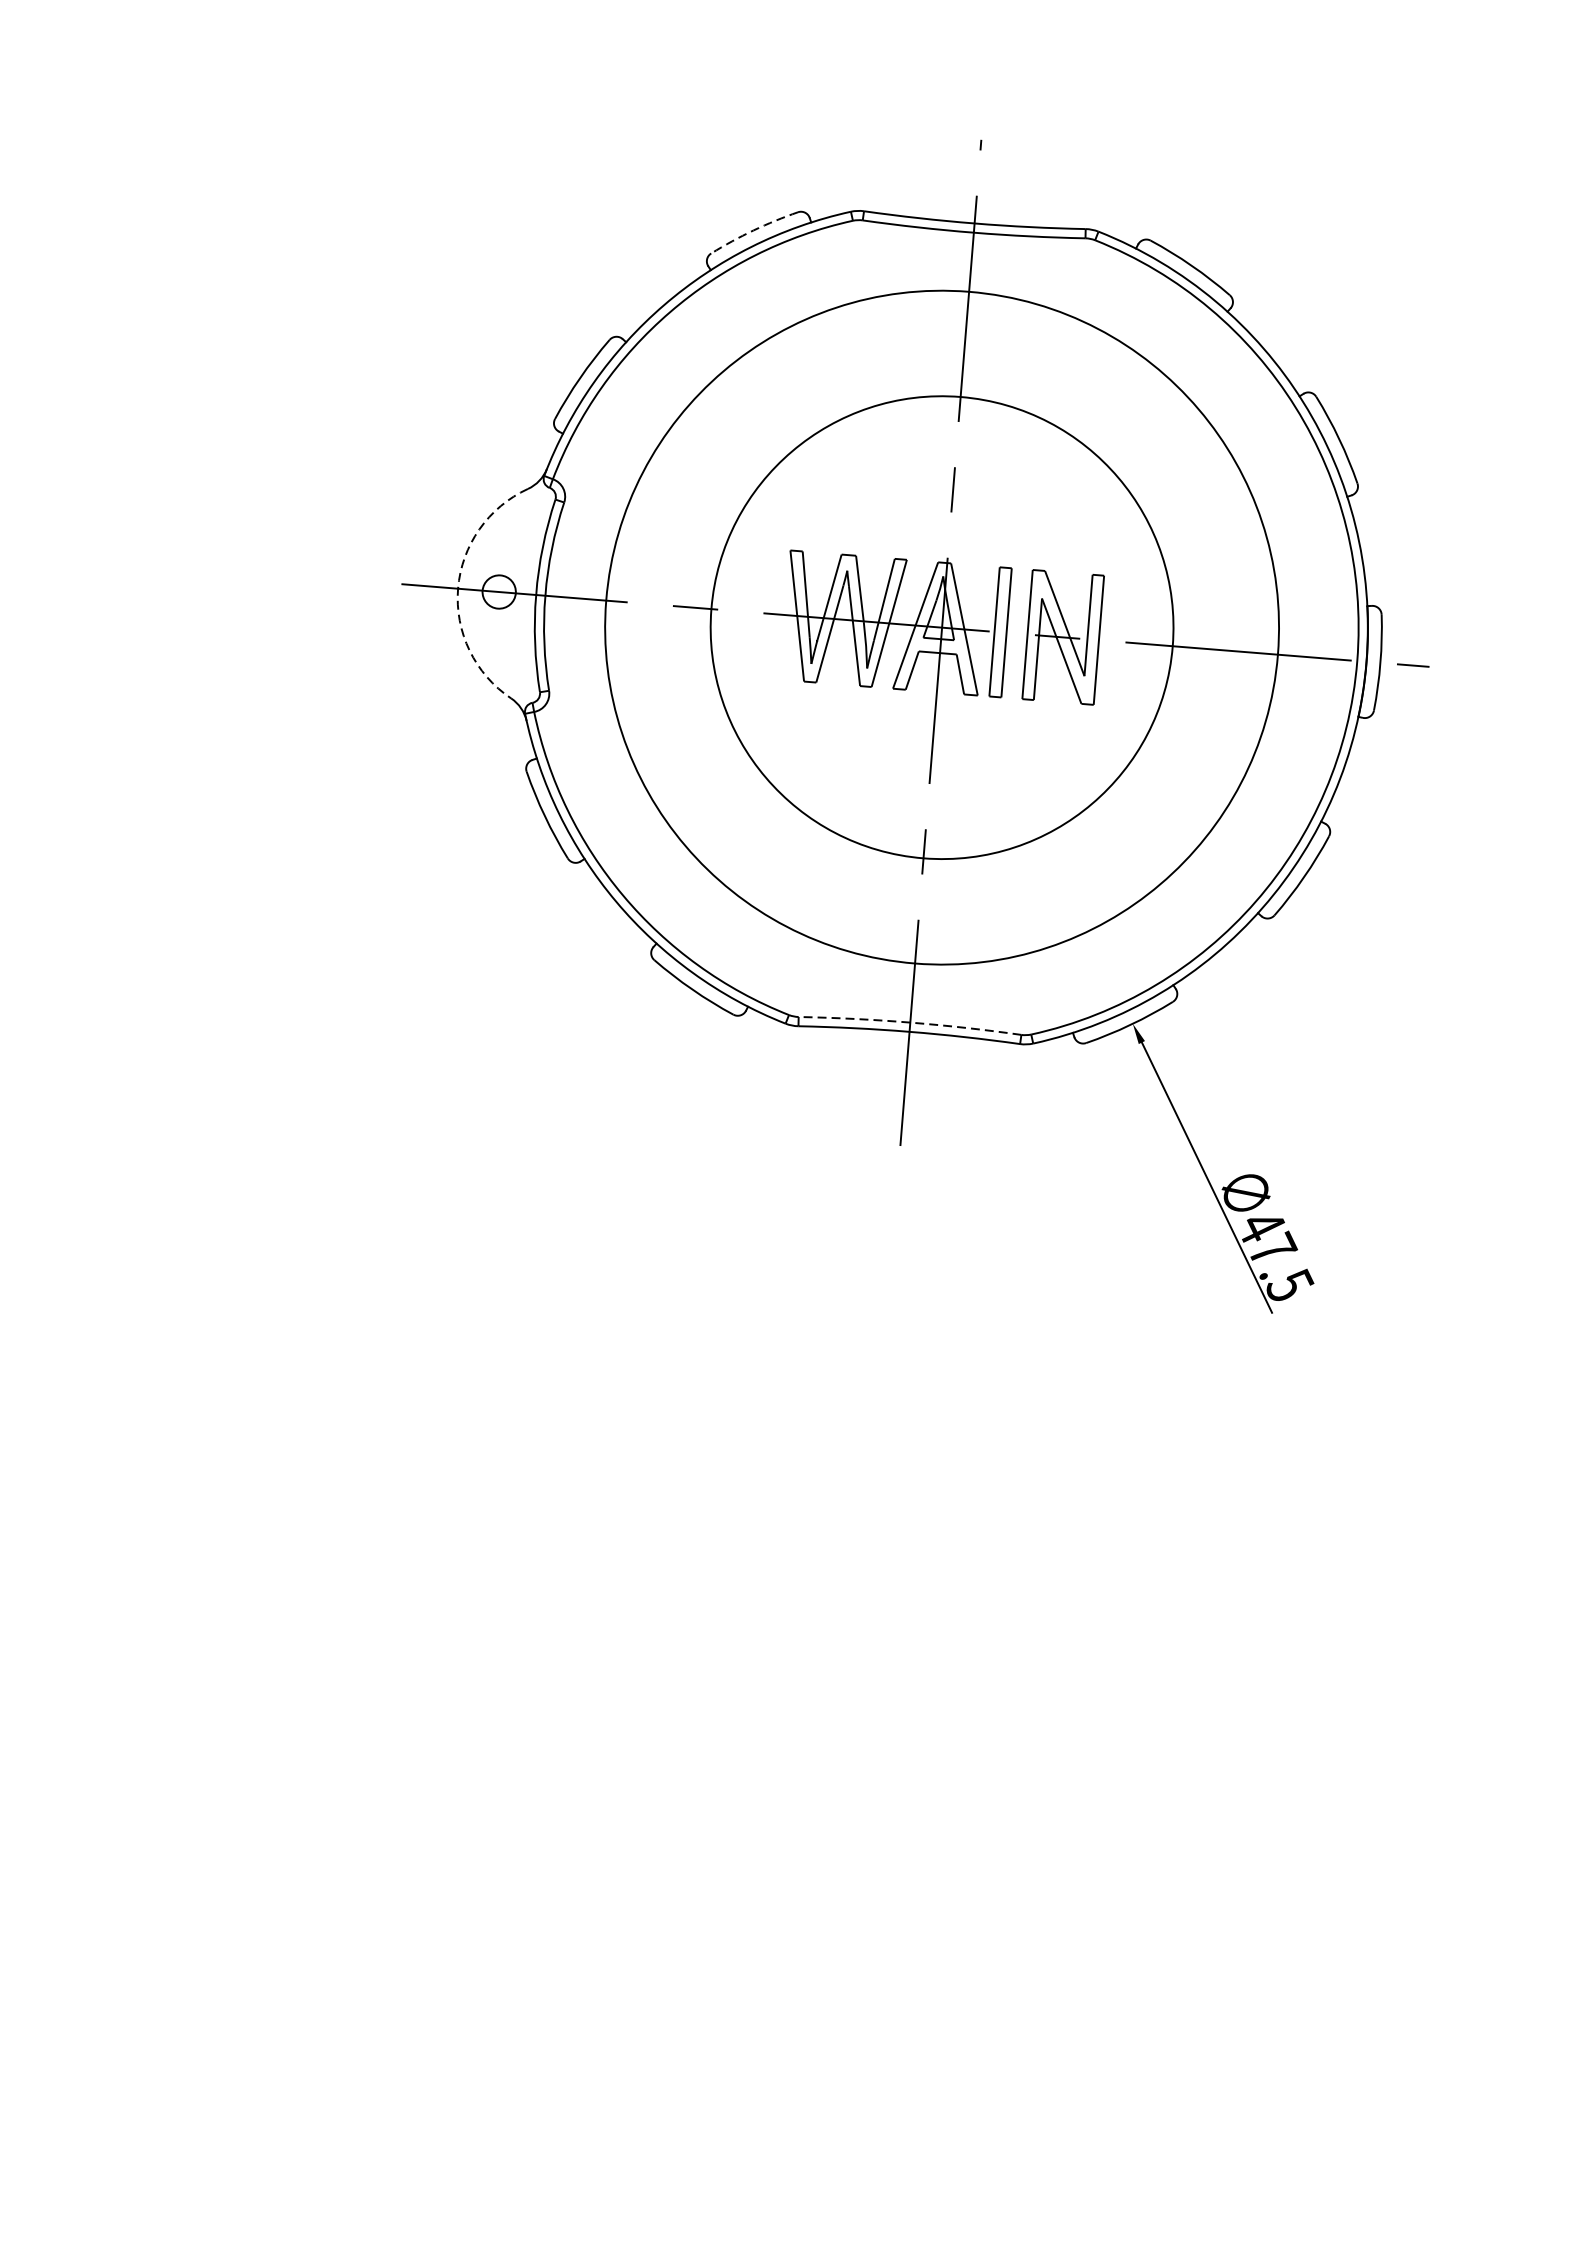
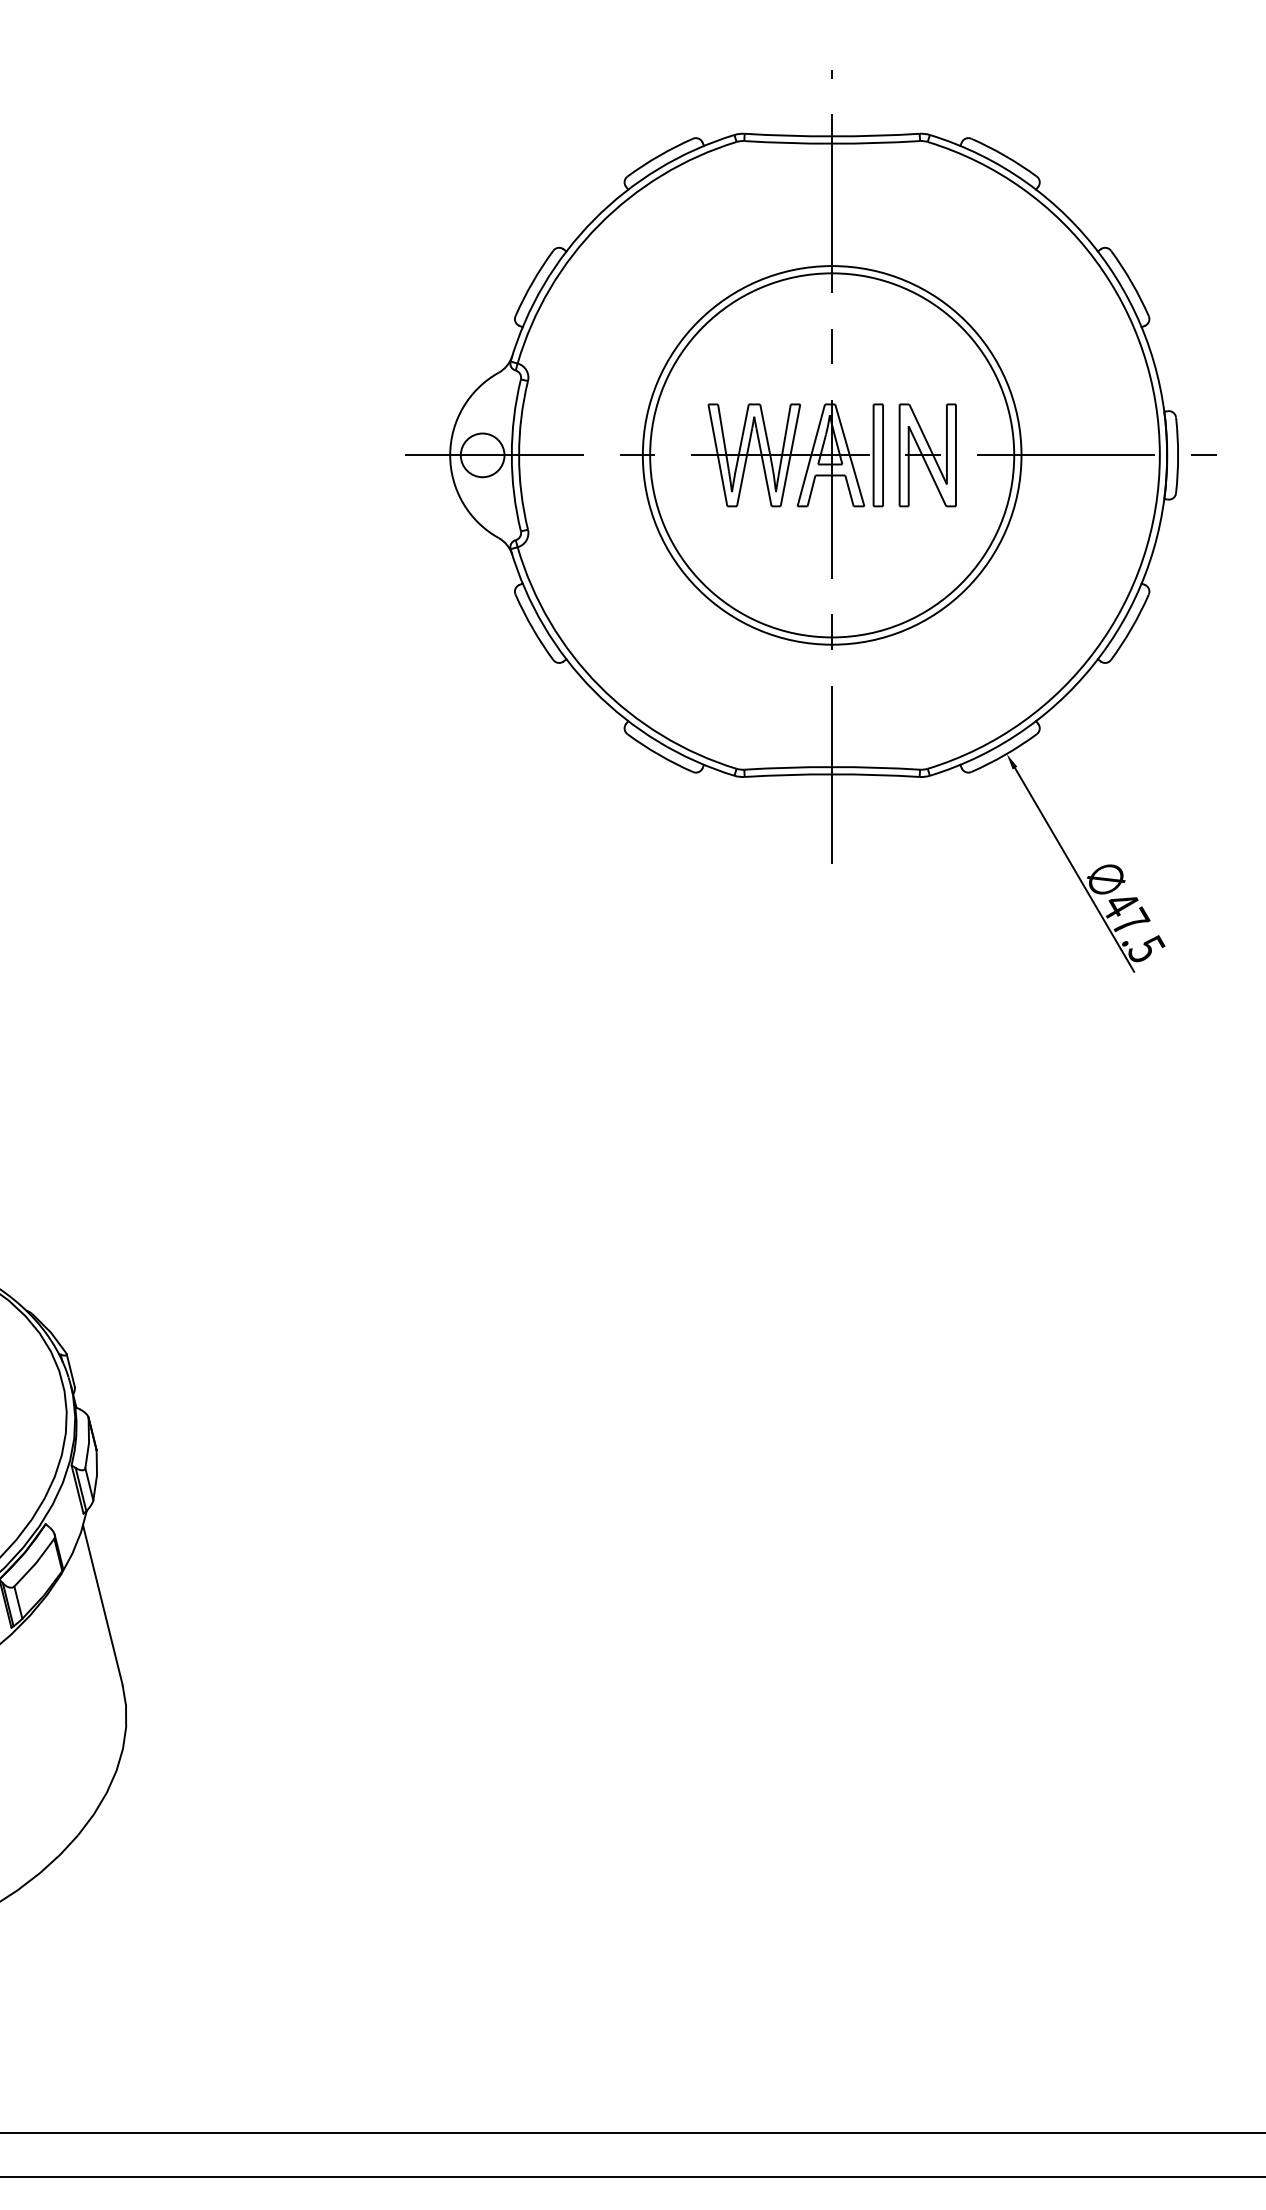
arc: (753, 230) -> (659, 155), dashed -> solid
arc: (458, 588) -> (450, 455), dashed -> solid
circle: (498, 592) -> (482, 455), size x1.67
circle: (941, 627) -> (831, 455), size x0.71
arc: (910, 1023) -> (832, 767), dashed -> solid

